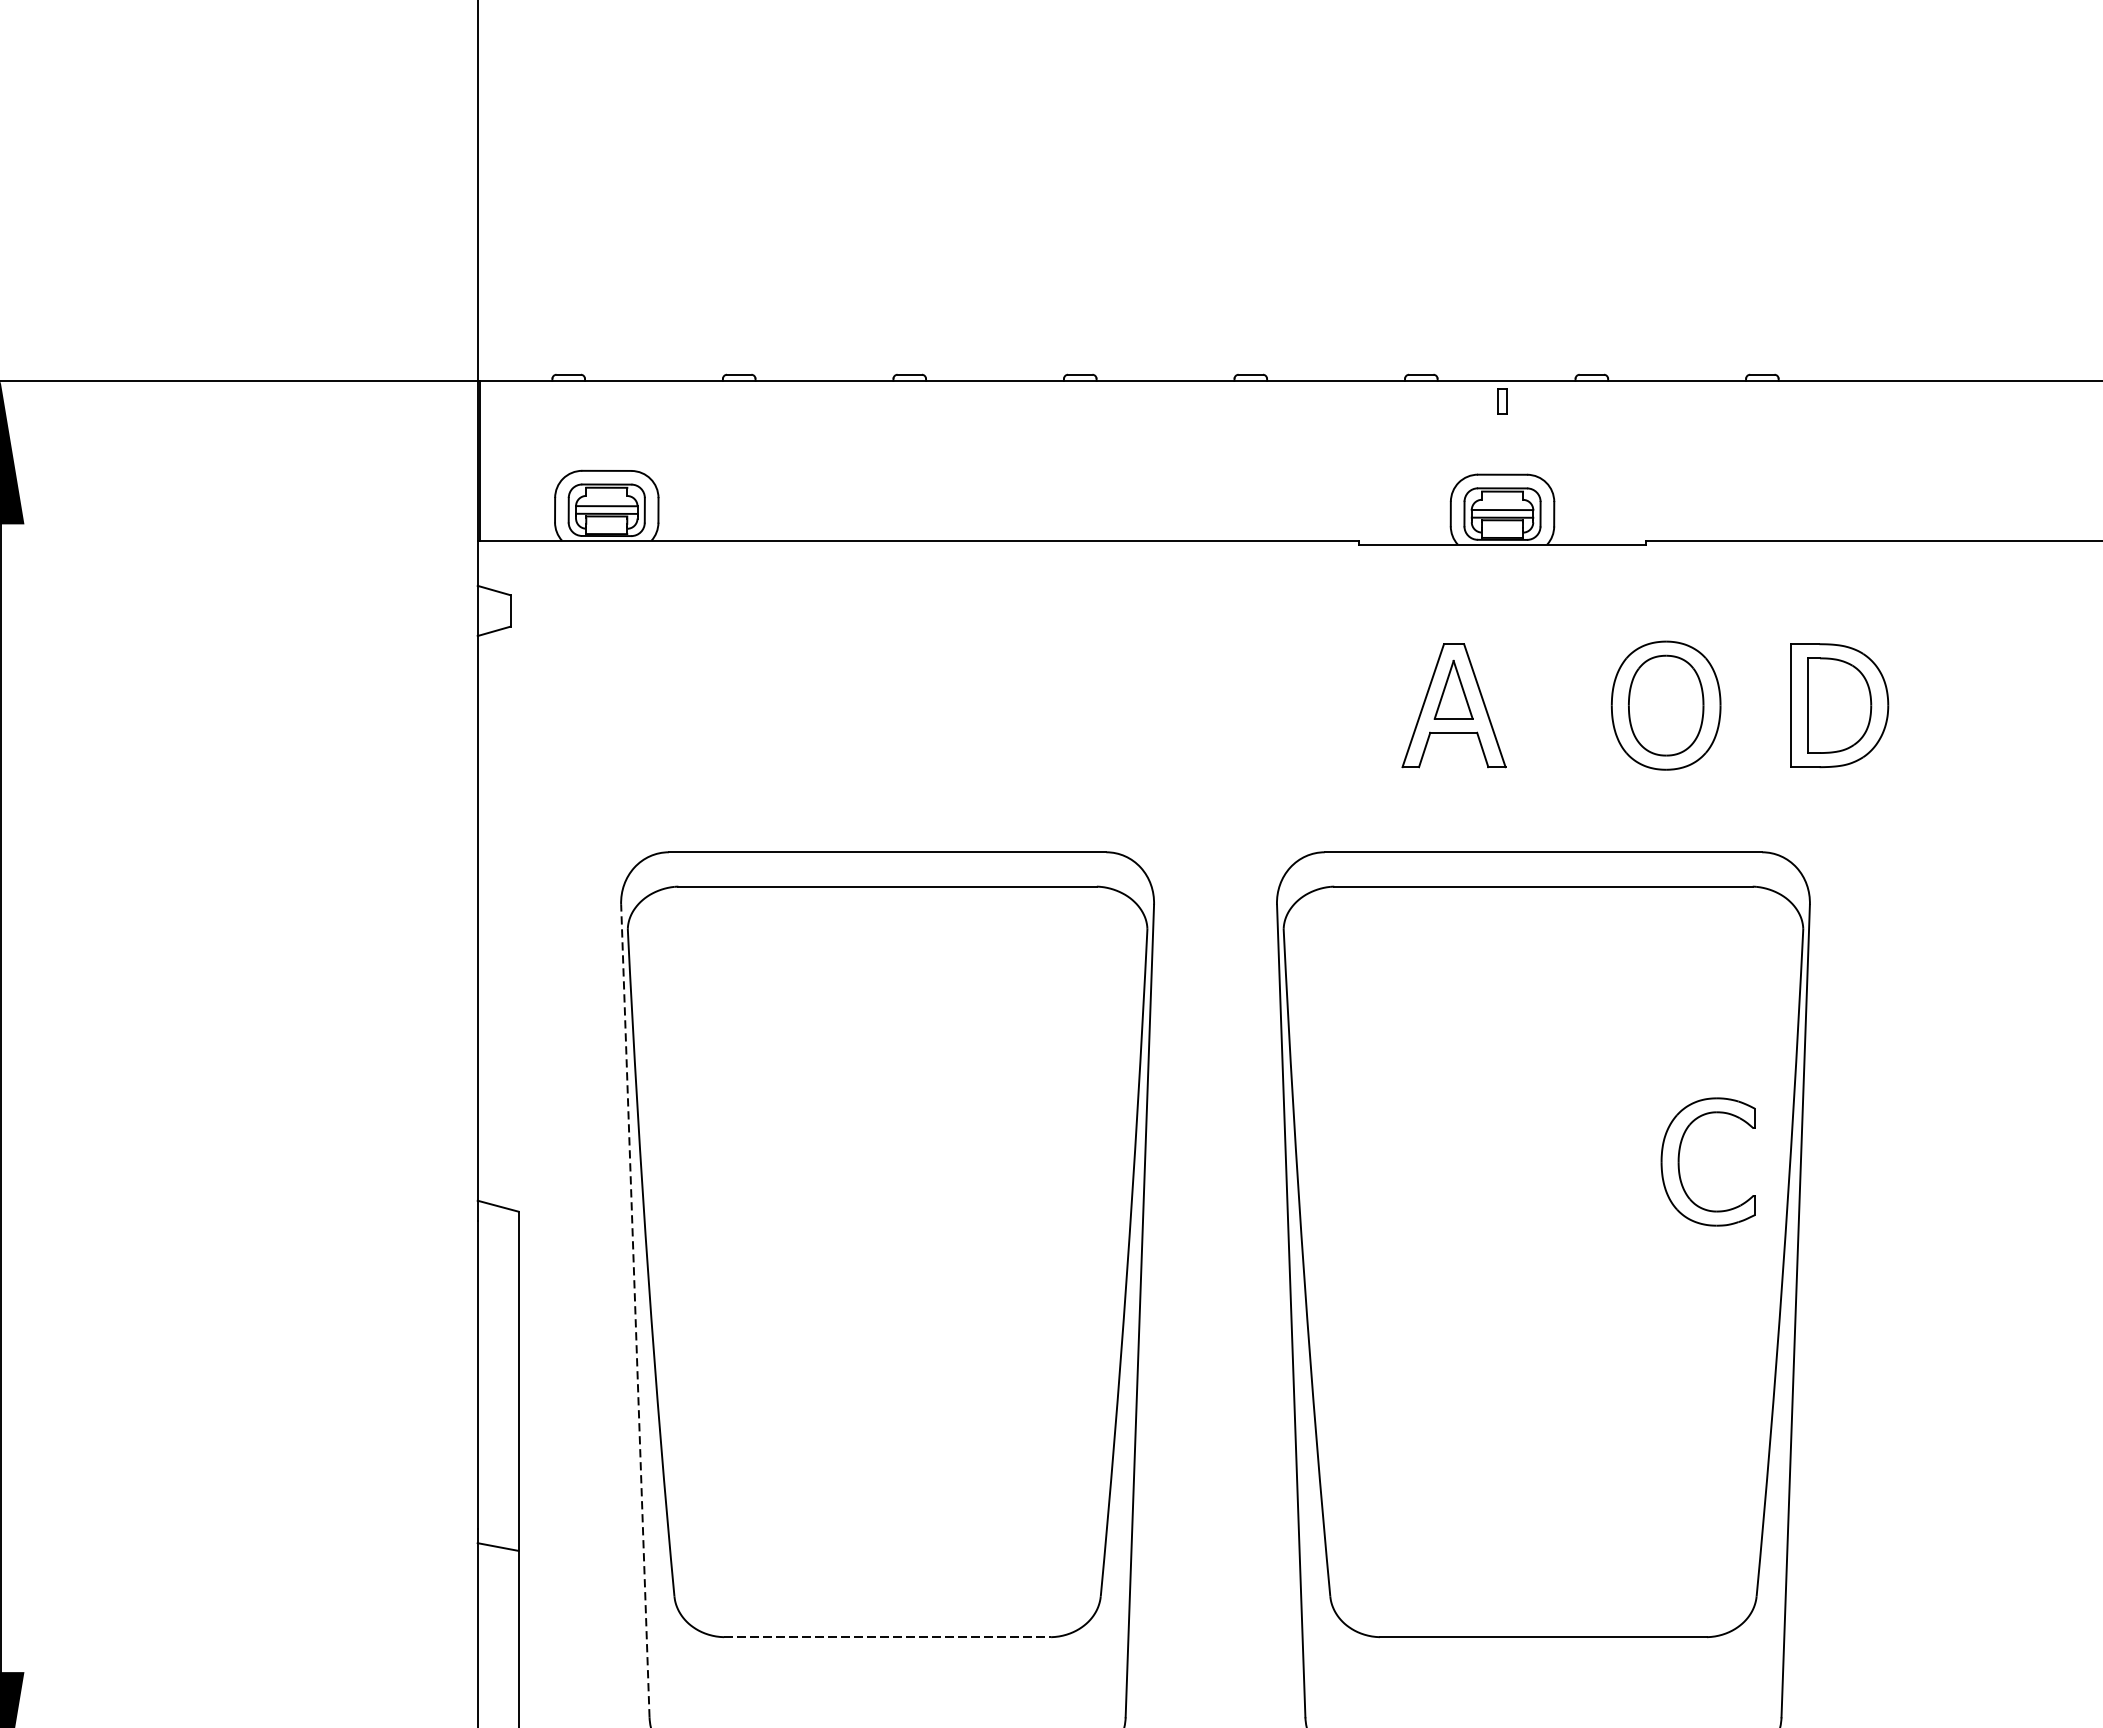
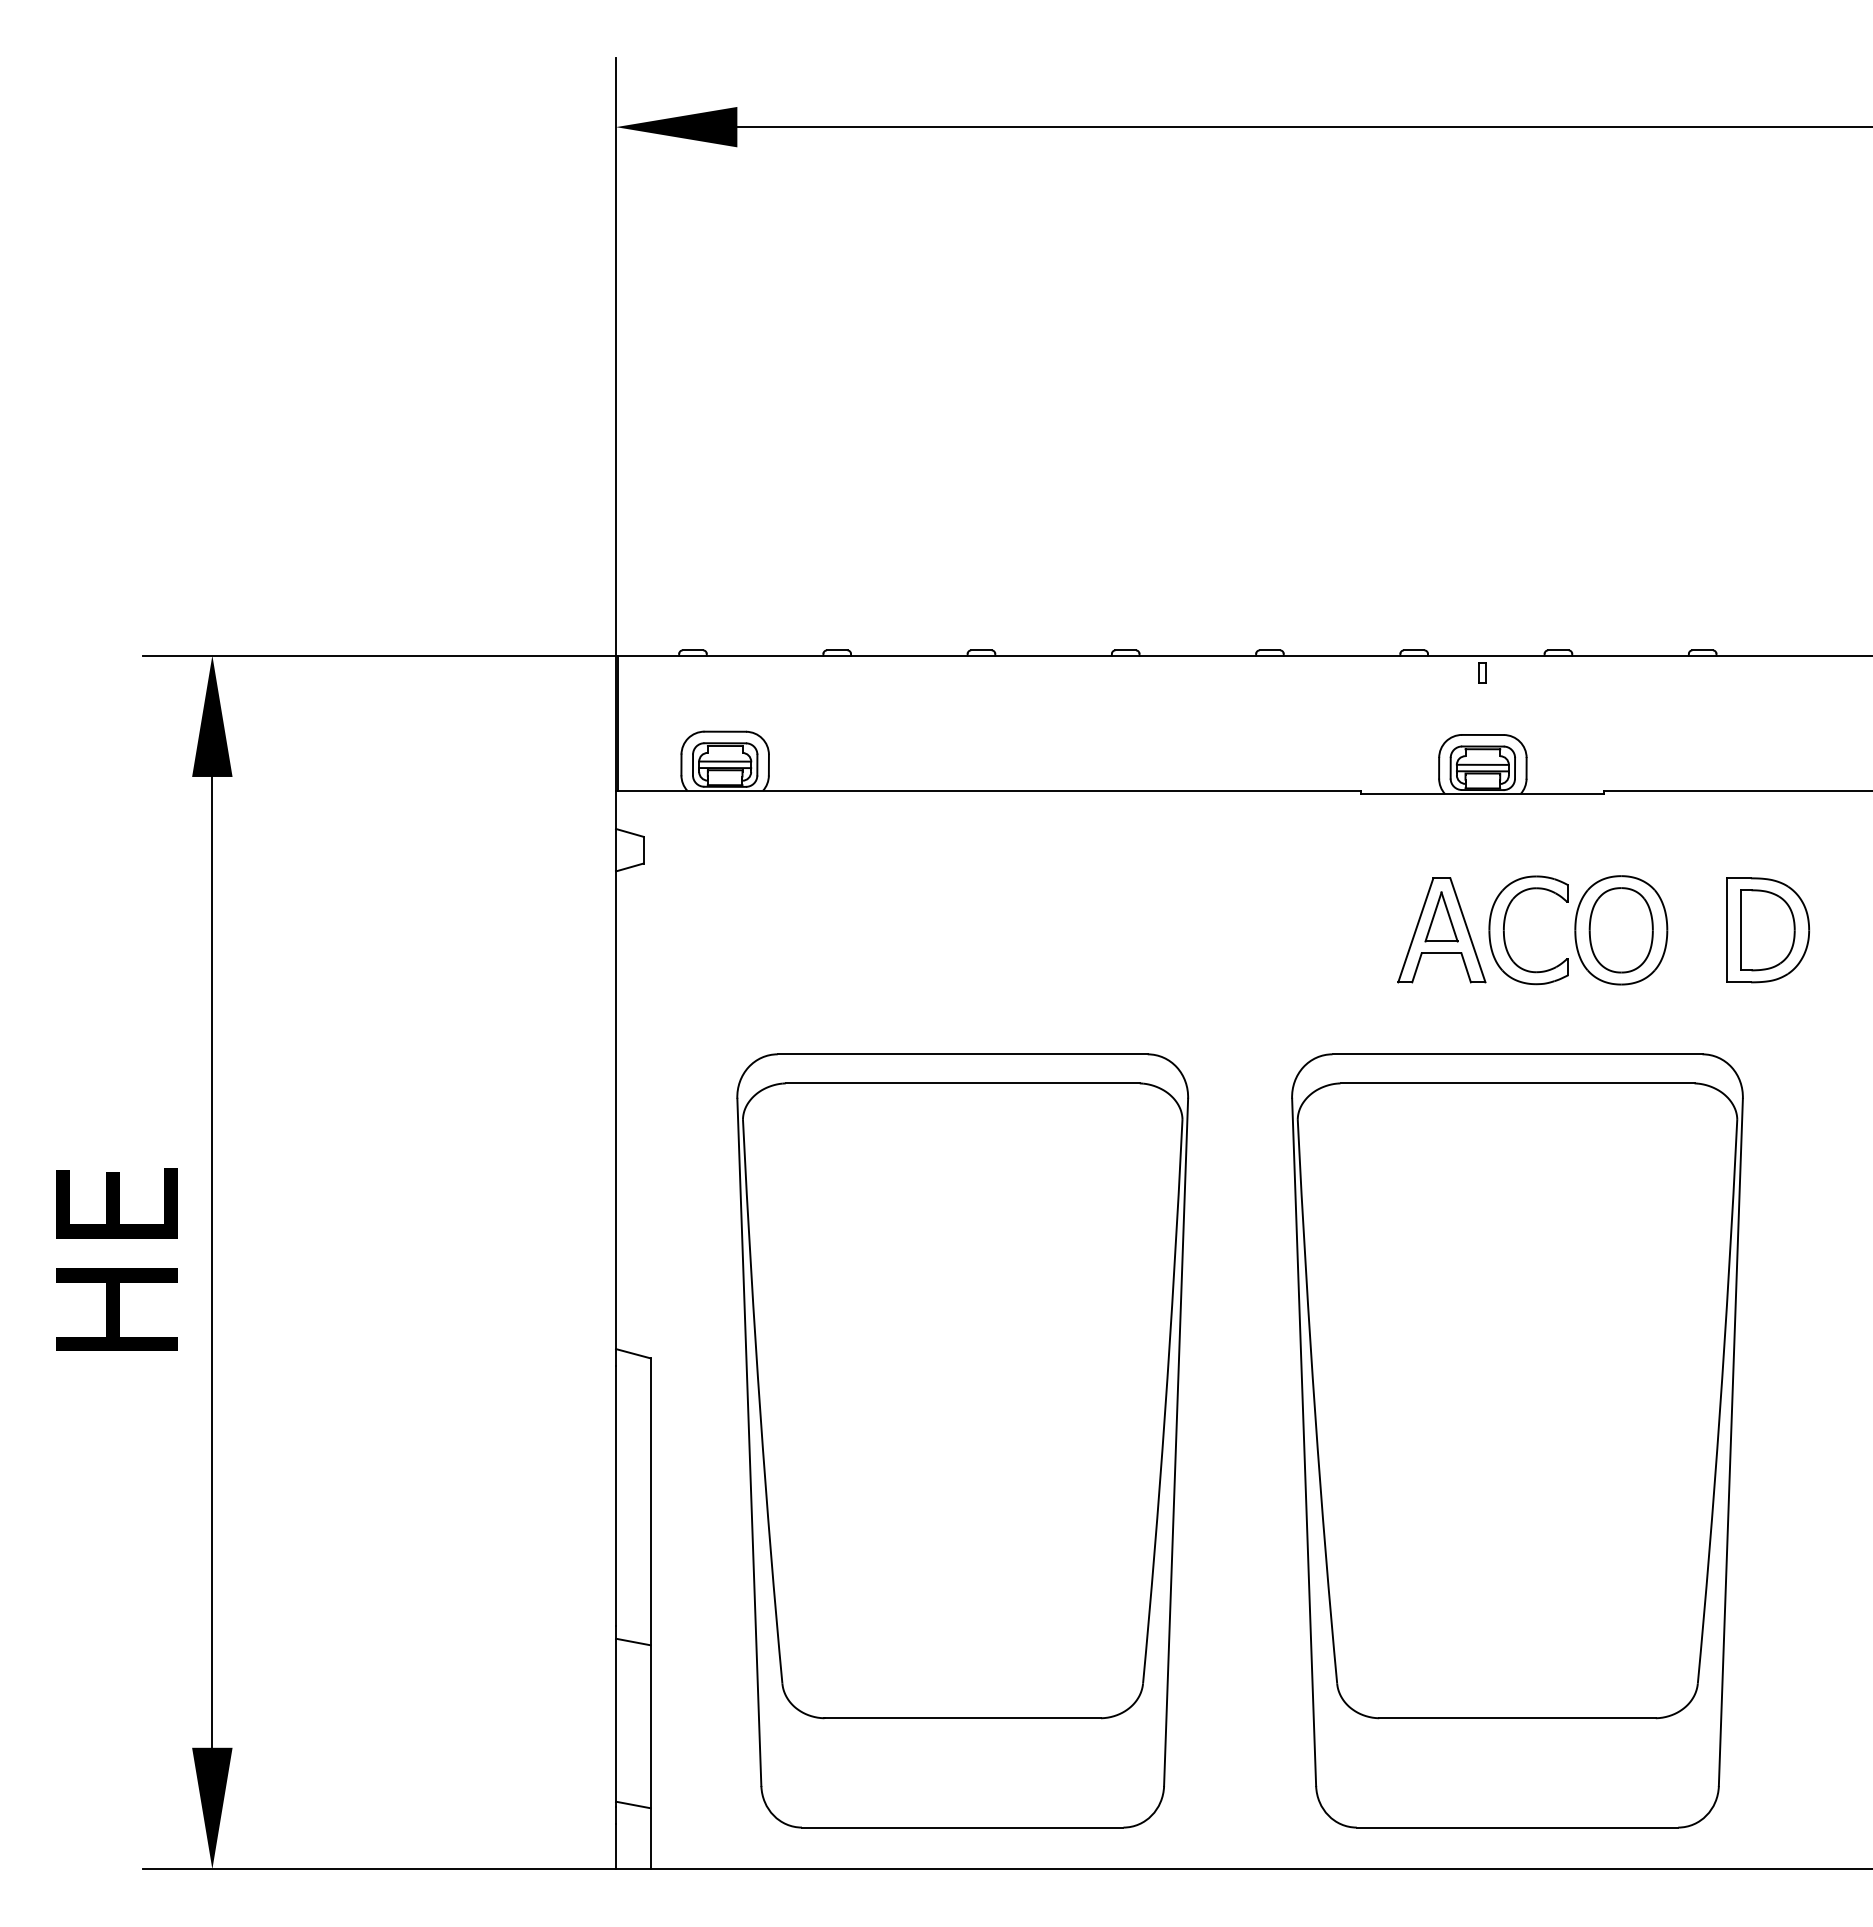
part: (1679, 1162) -> (1504, 930), moved
line: (635, 1311) -> (749, 1442), dashed -> solid
line: (888, 1637) -> (963, 1718), dashed -> solid

